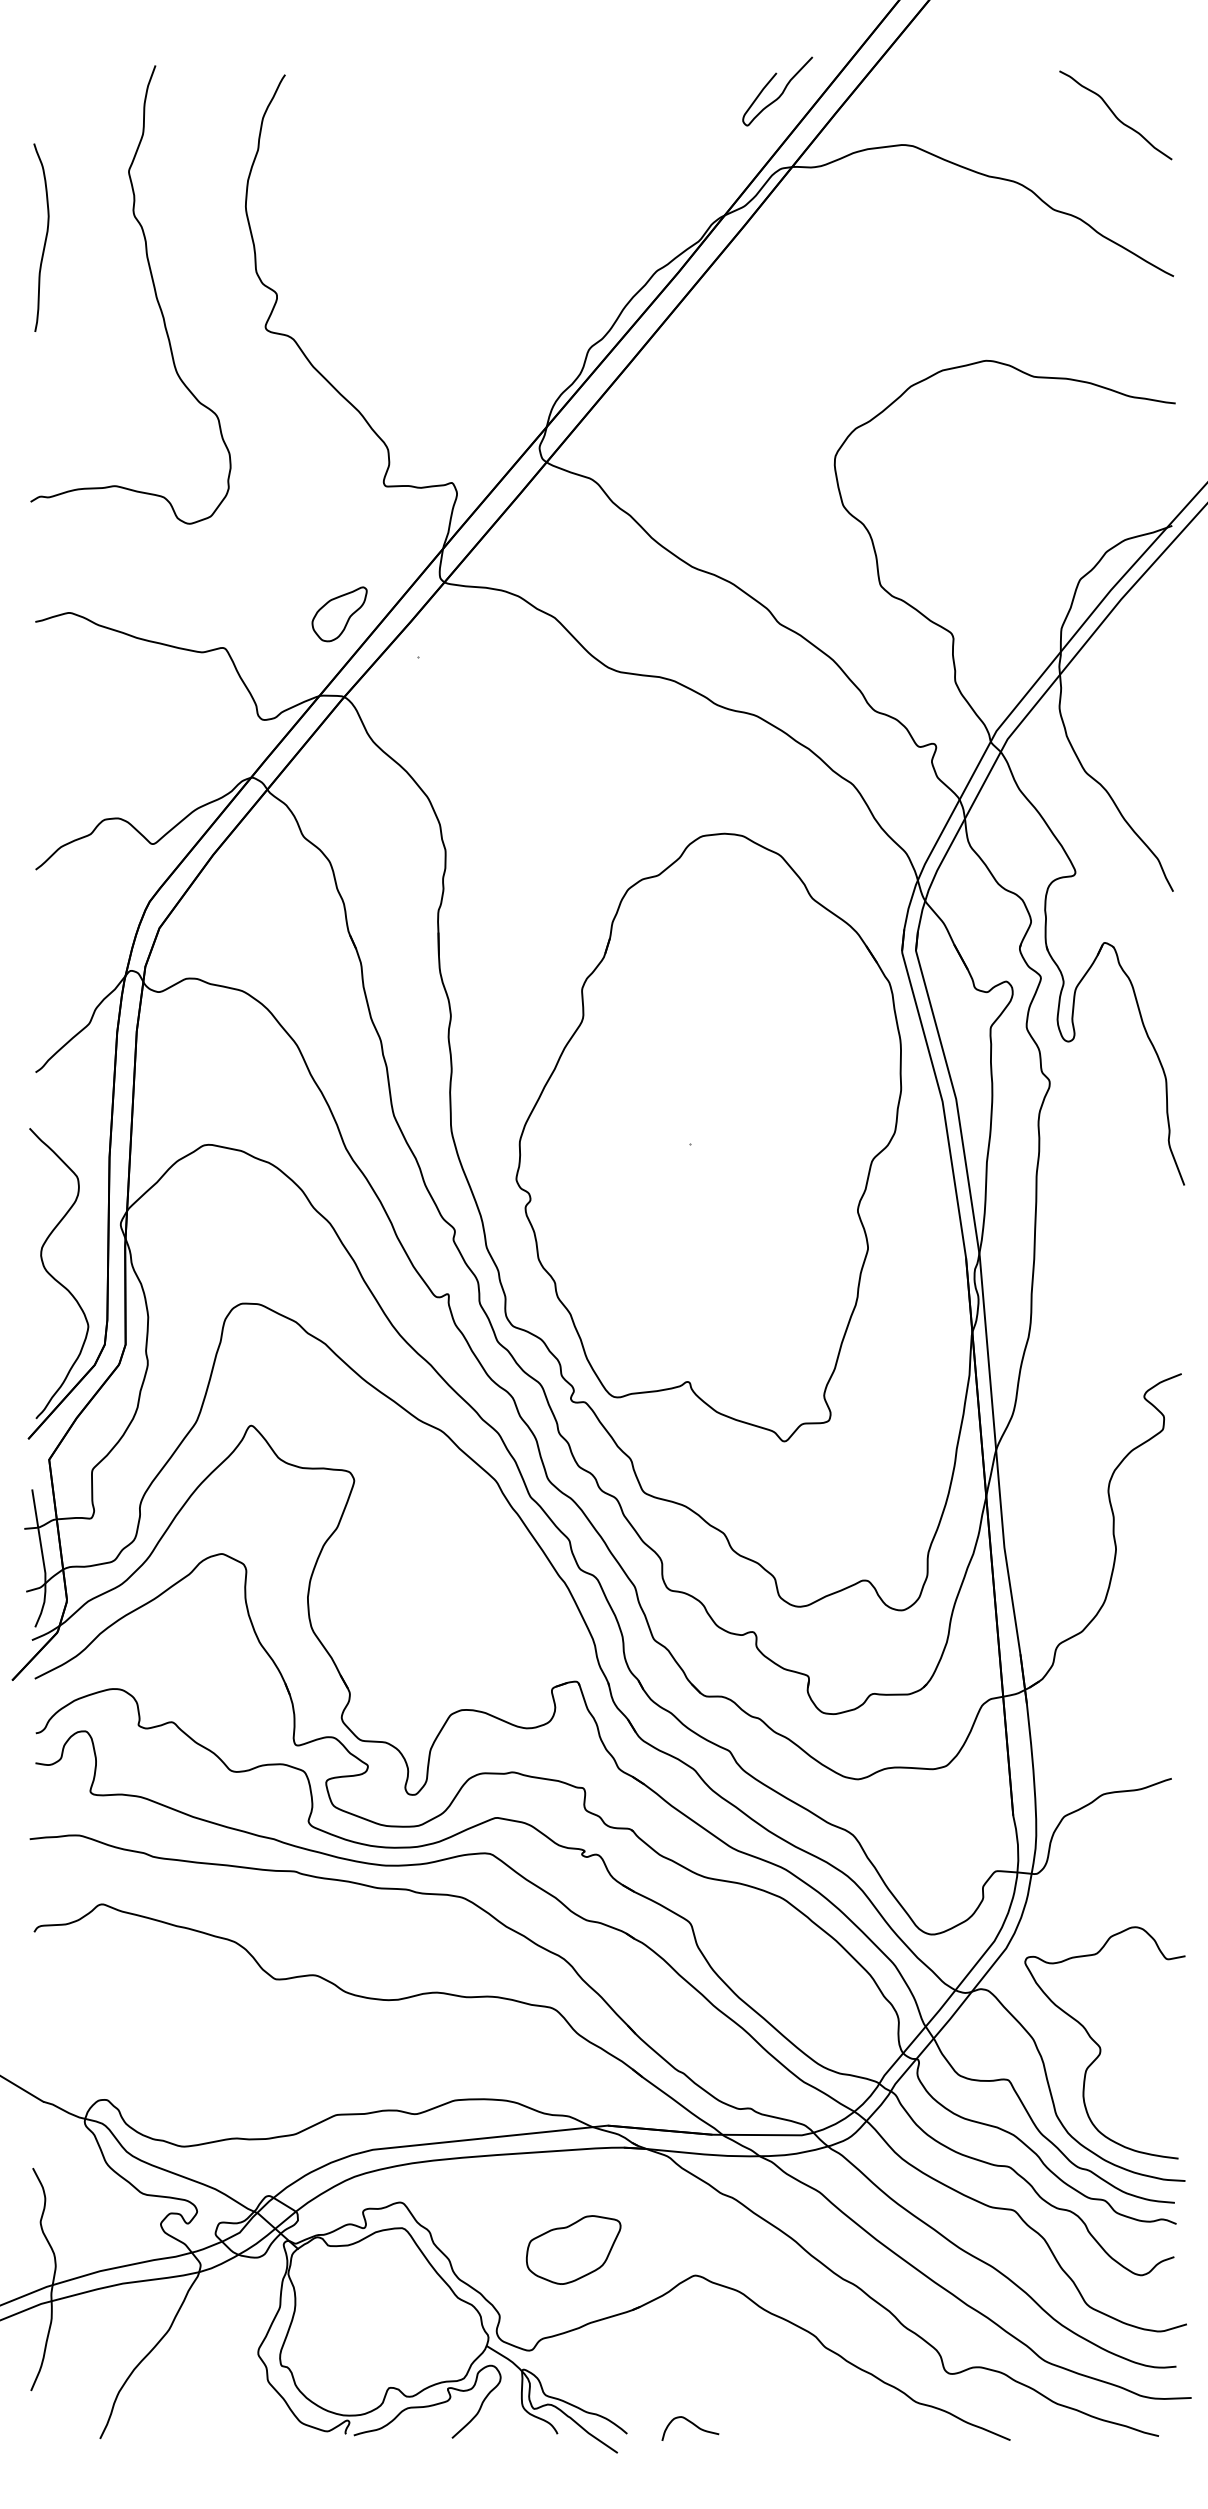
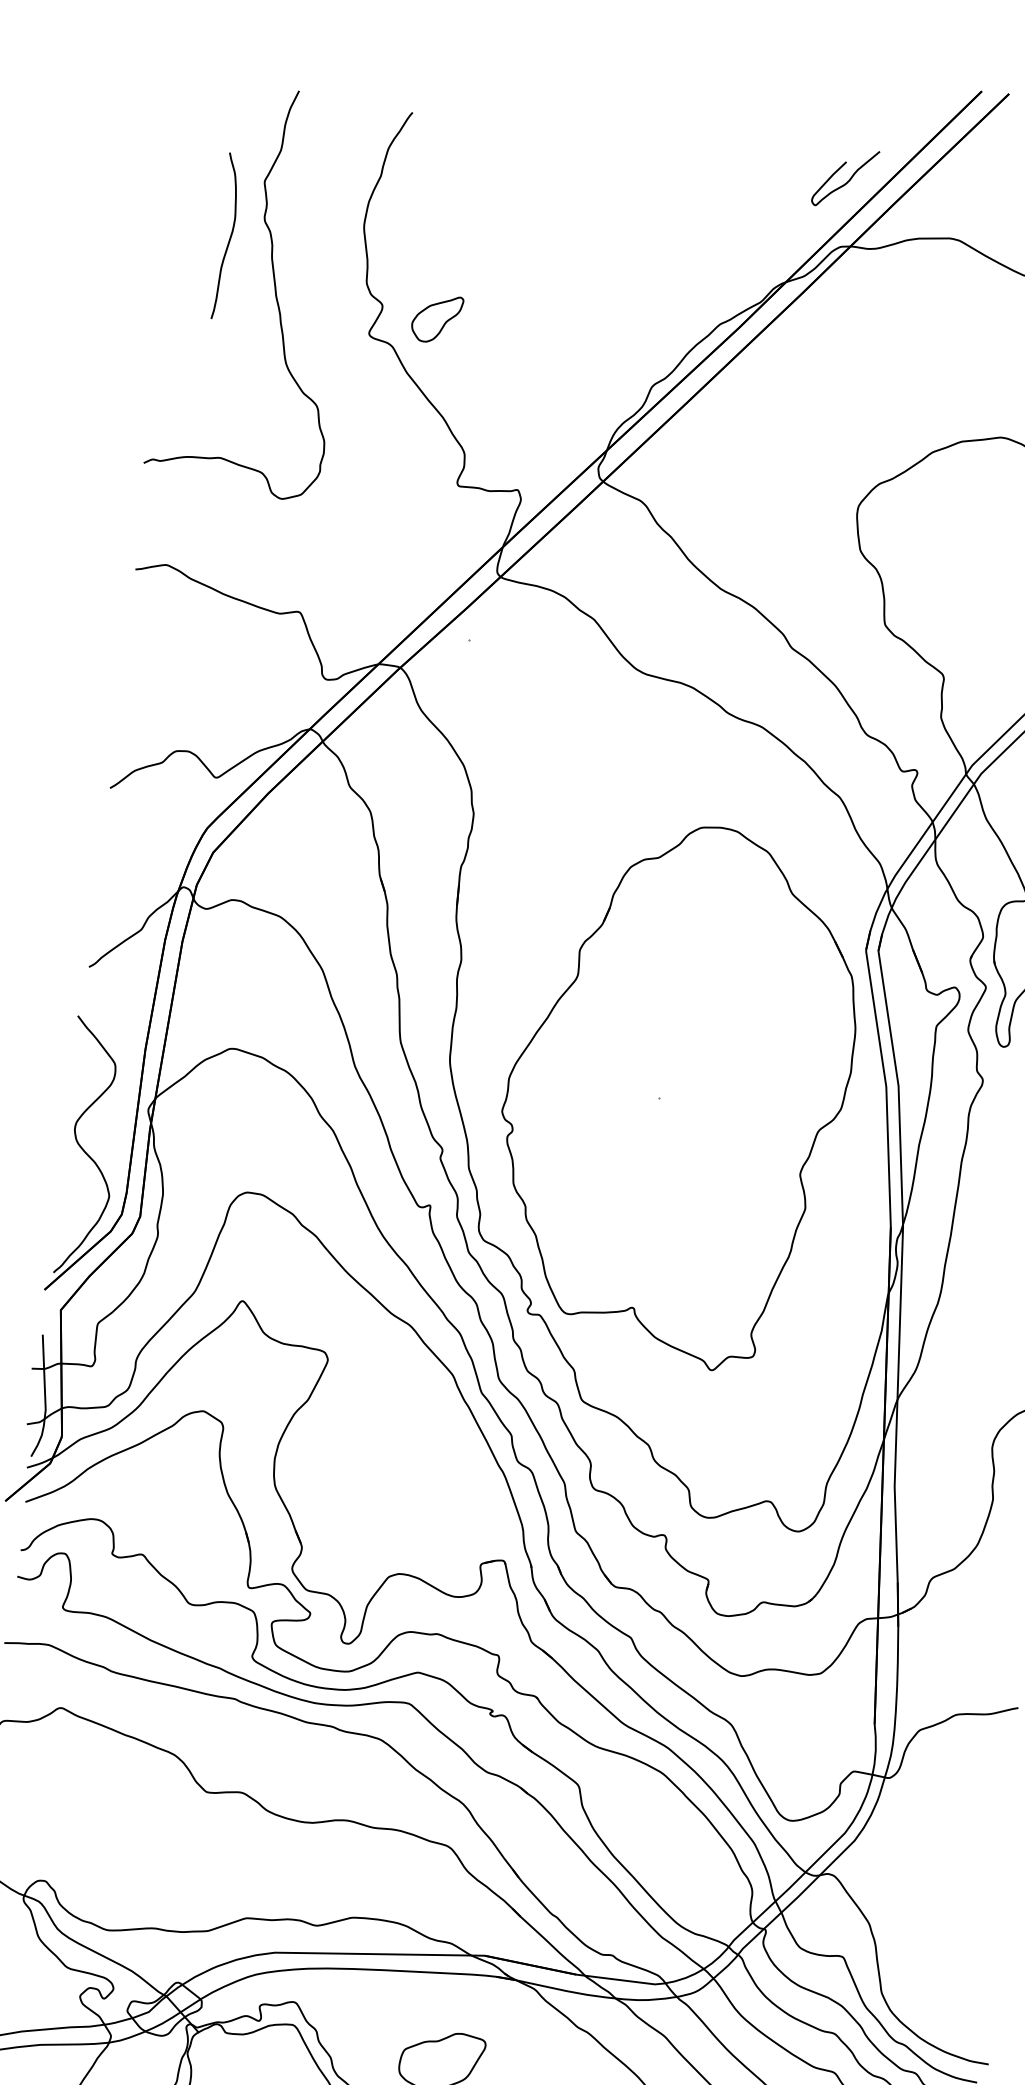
curve: (45, 237) -> (230, 236), moved
part: (339, 614) -> (436, 319), moved
curve: (1100, 2046) -> (927, 1936), removed

